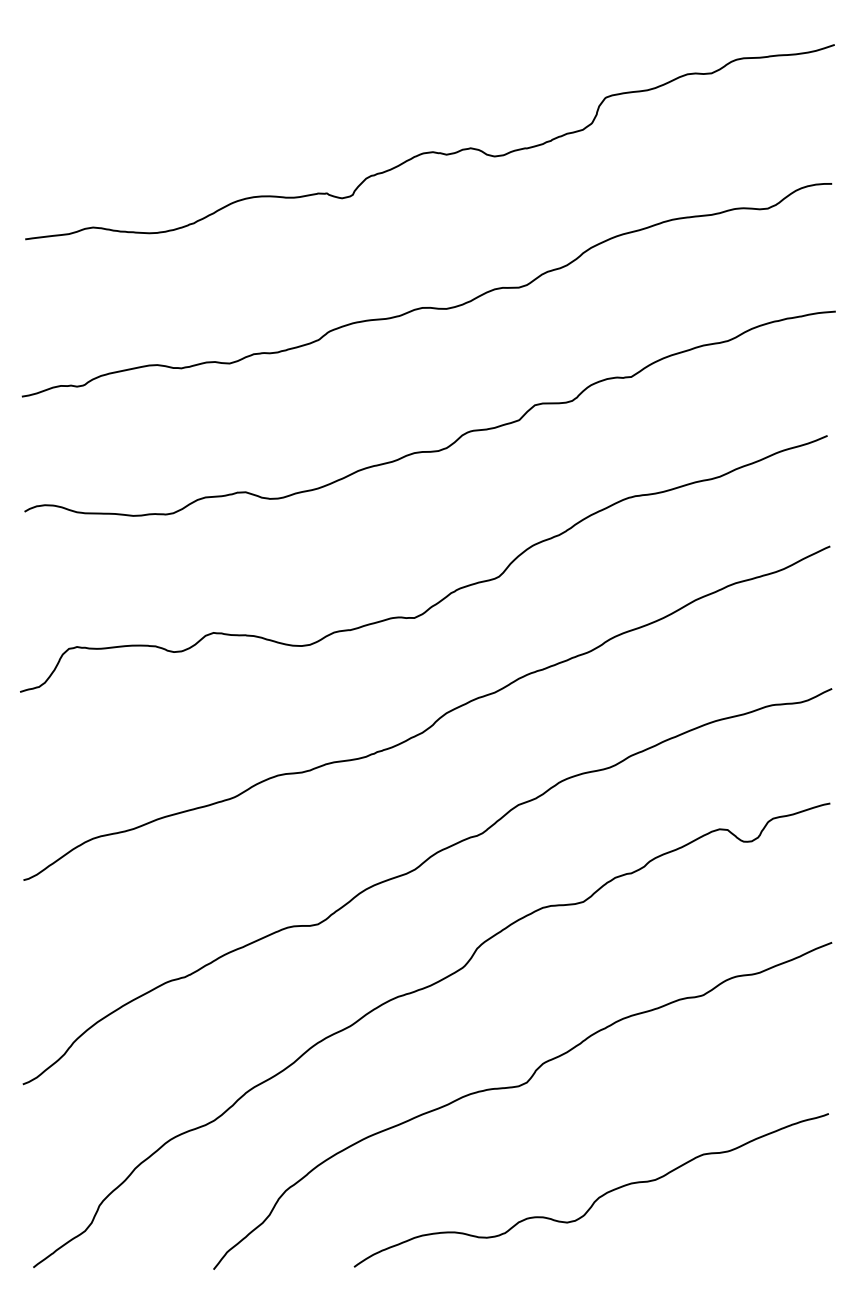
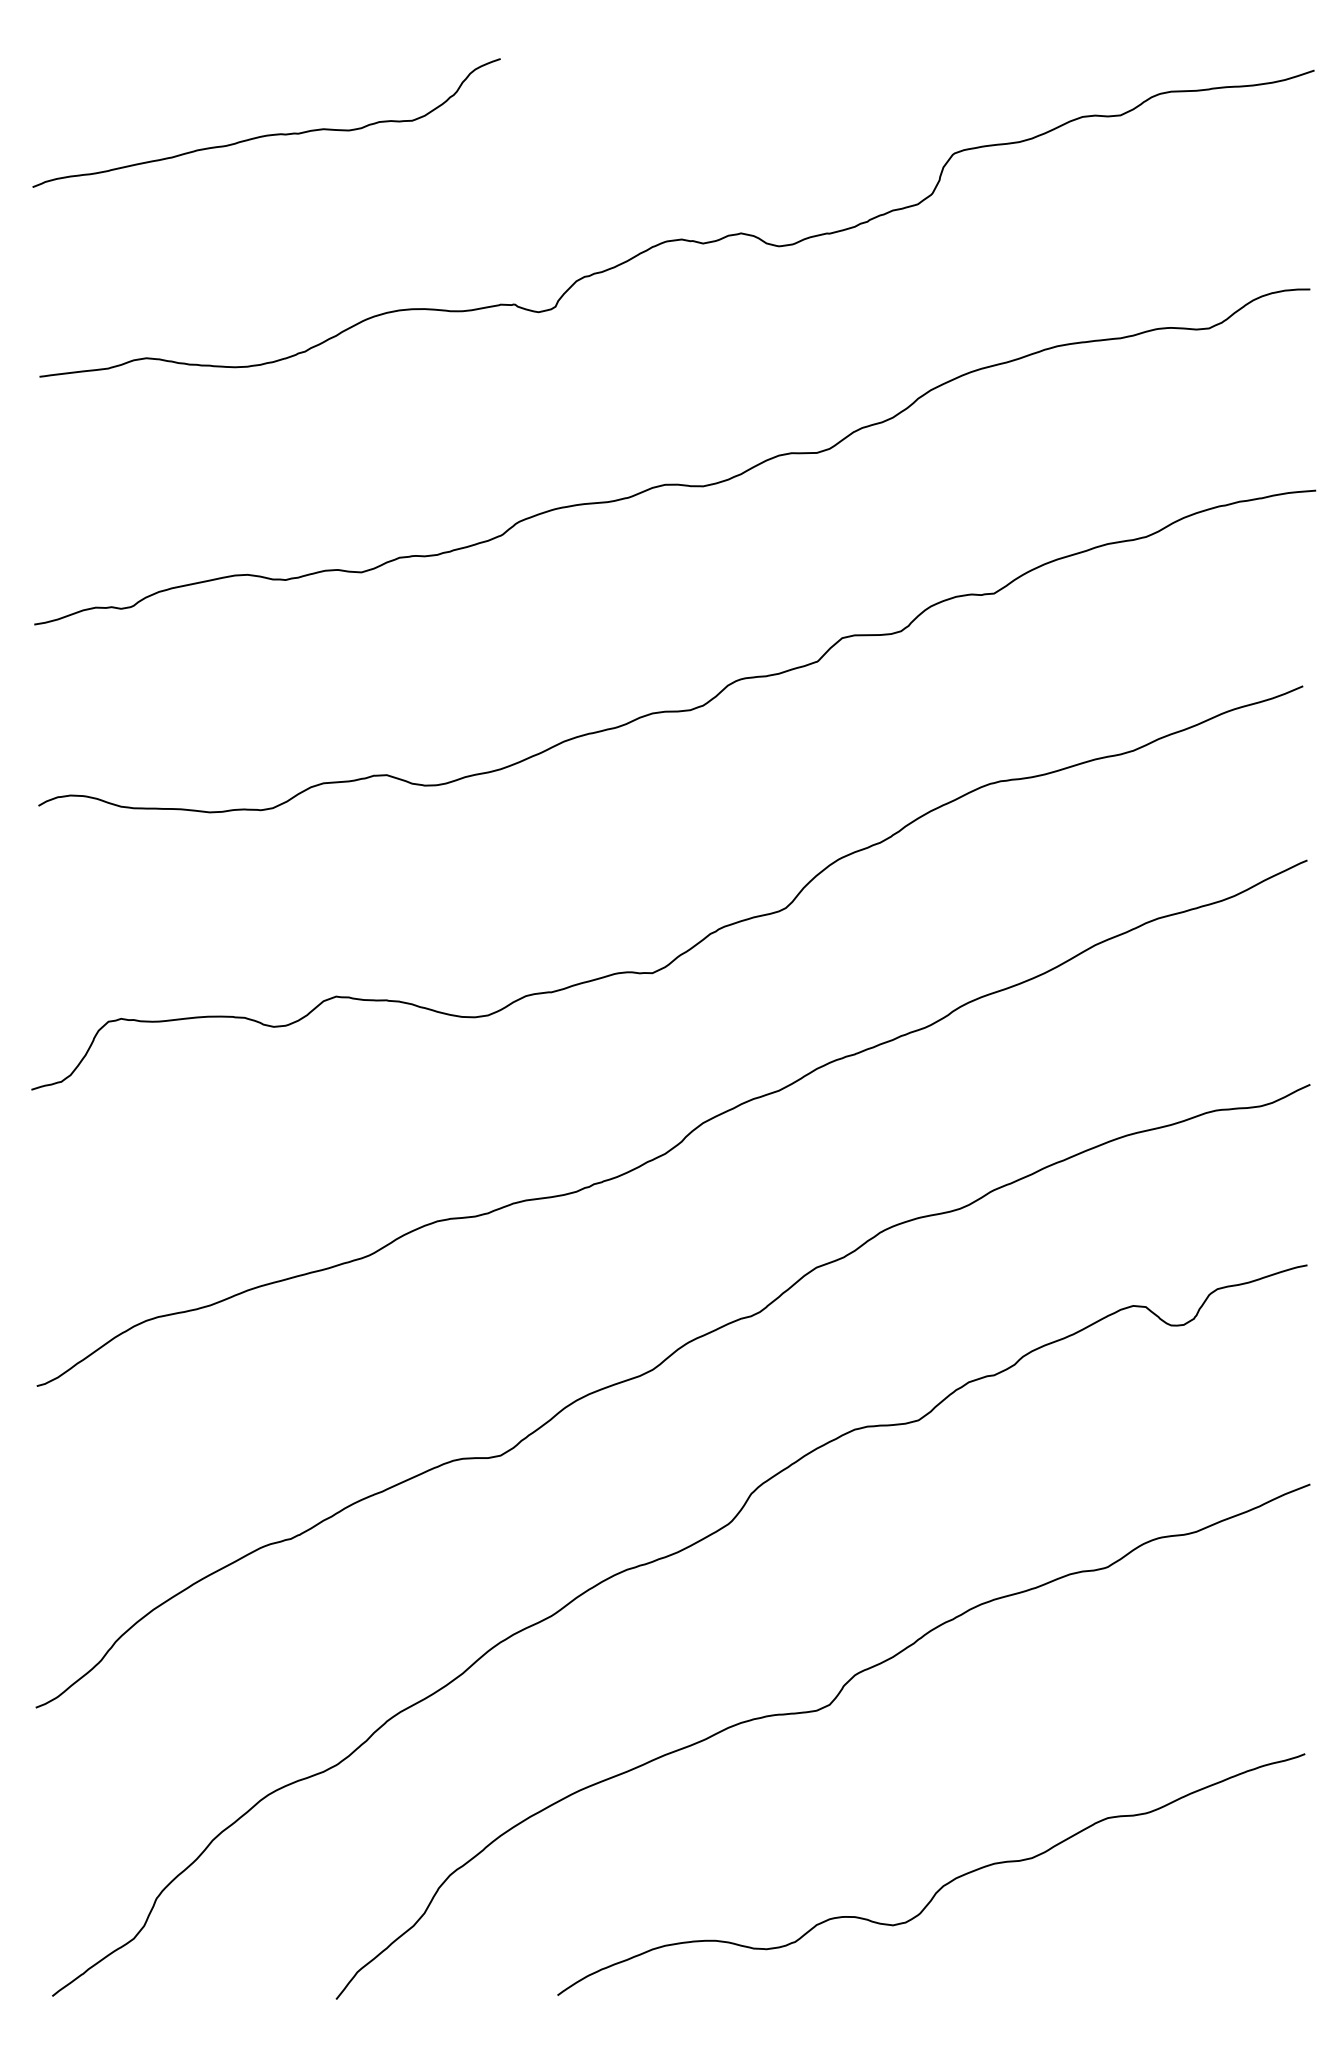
curve: (169, 85) -> (266, 134), added

